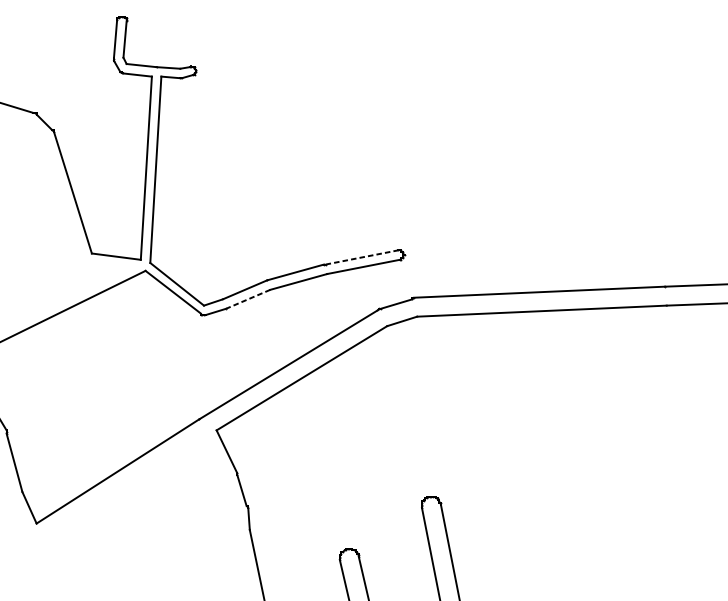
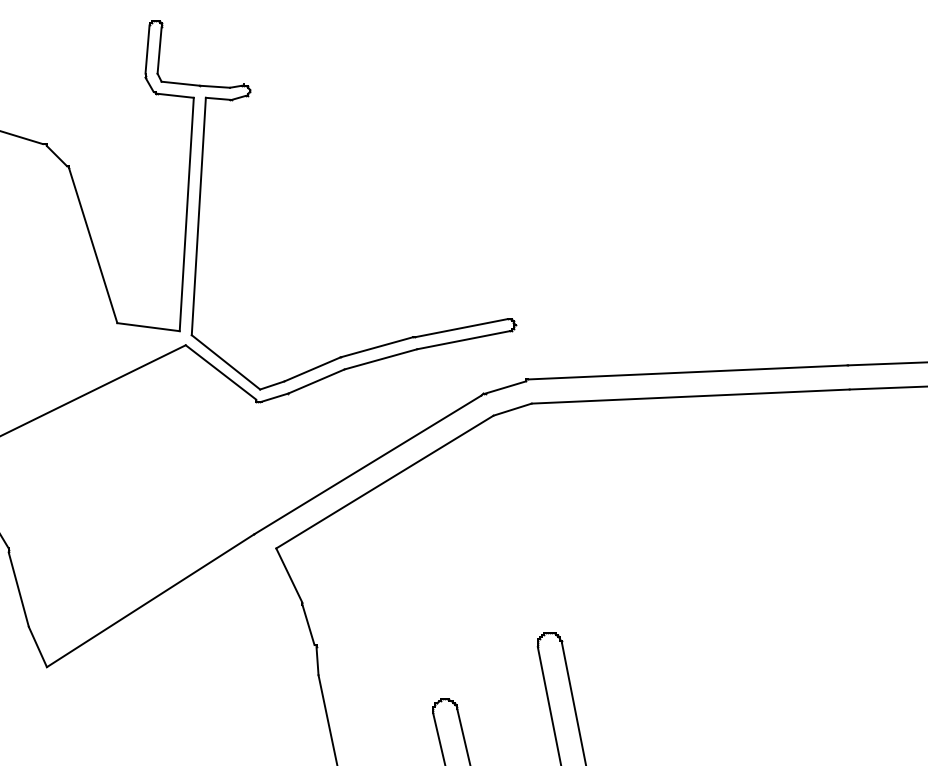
line: (362, 257) -> (461, 328), dashed -> solid
line: (248, 299) -> (316, 381), dashed -> solid

